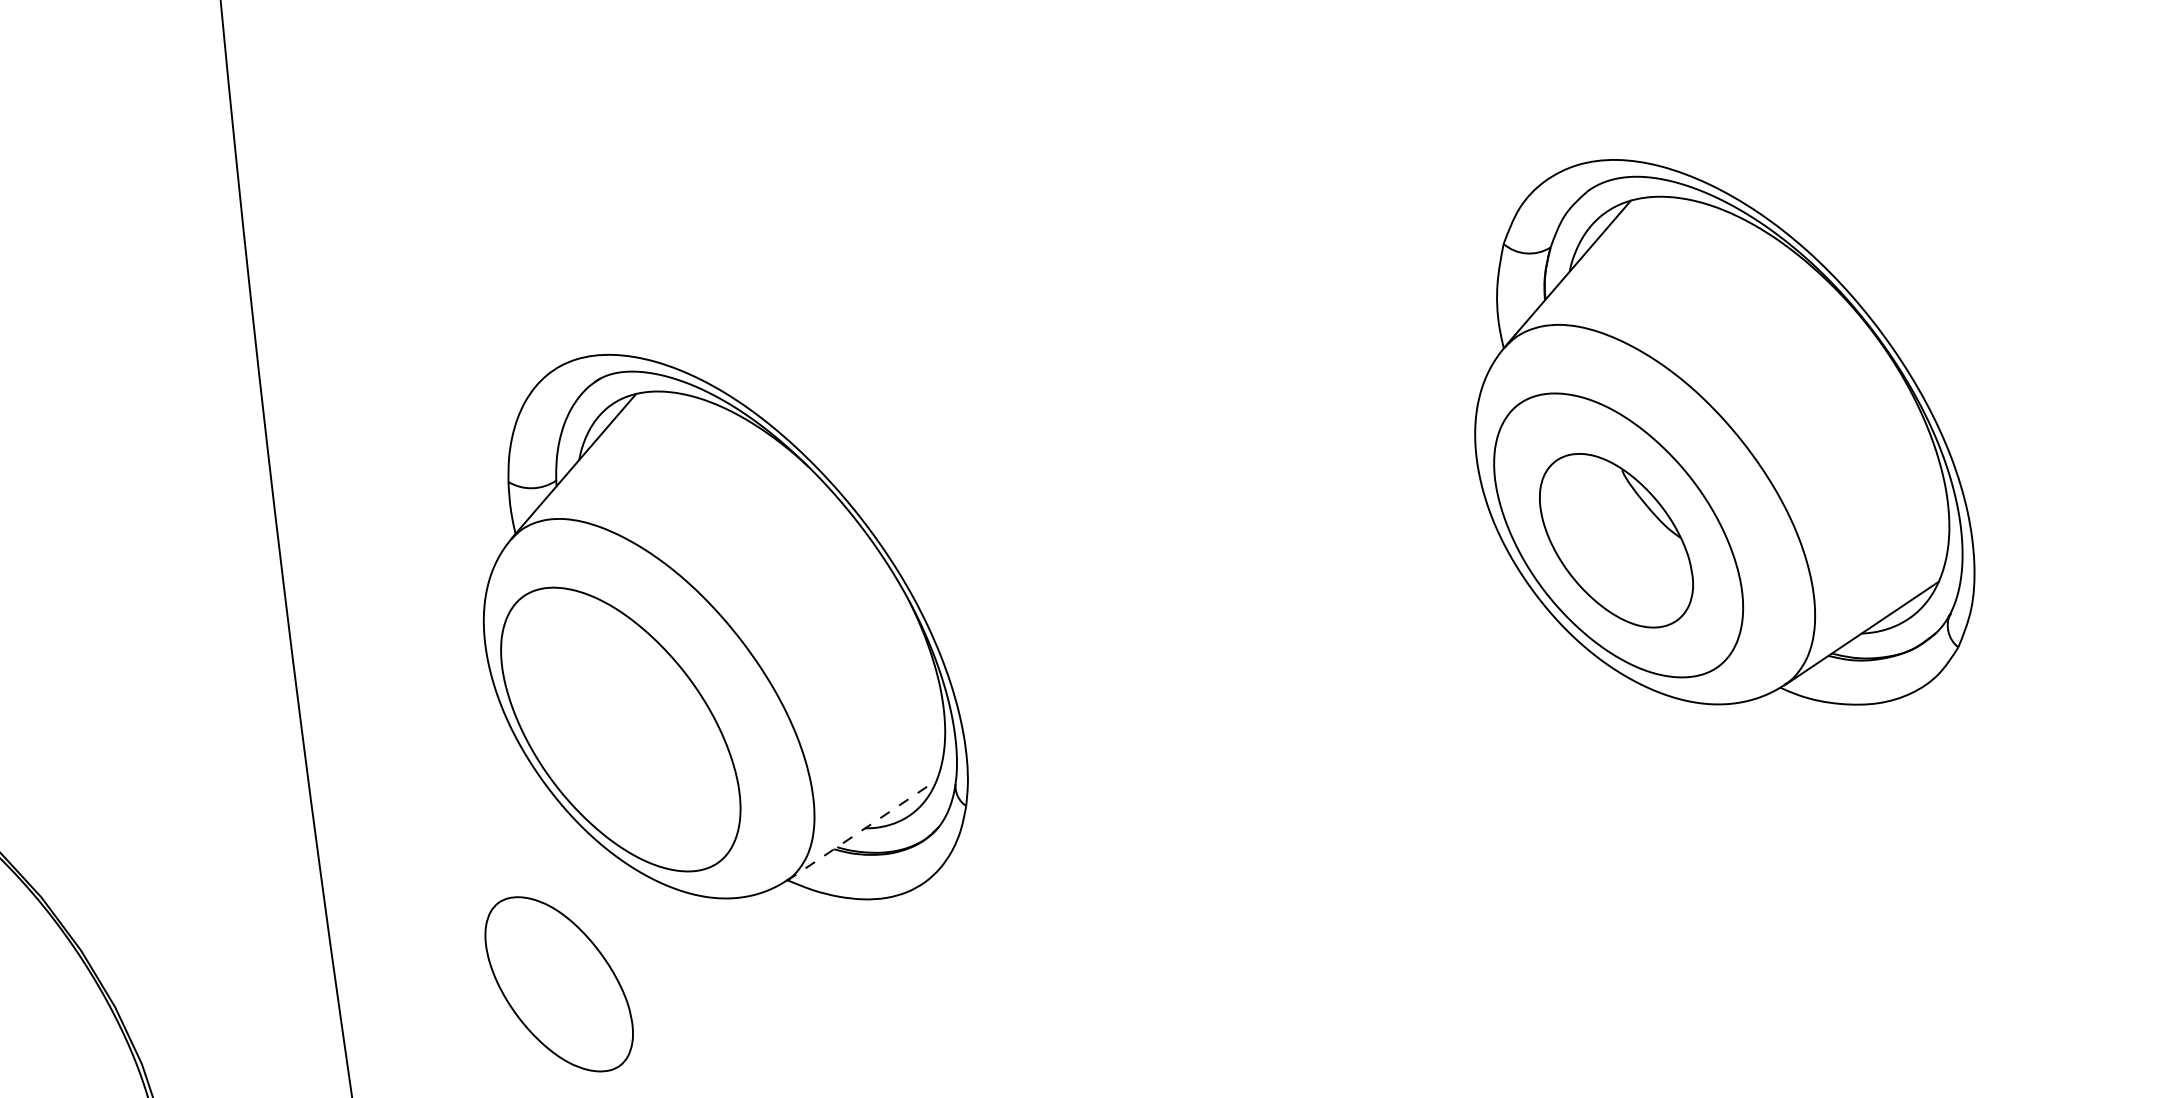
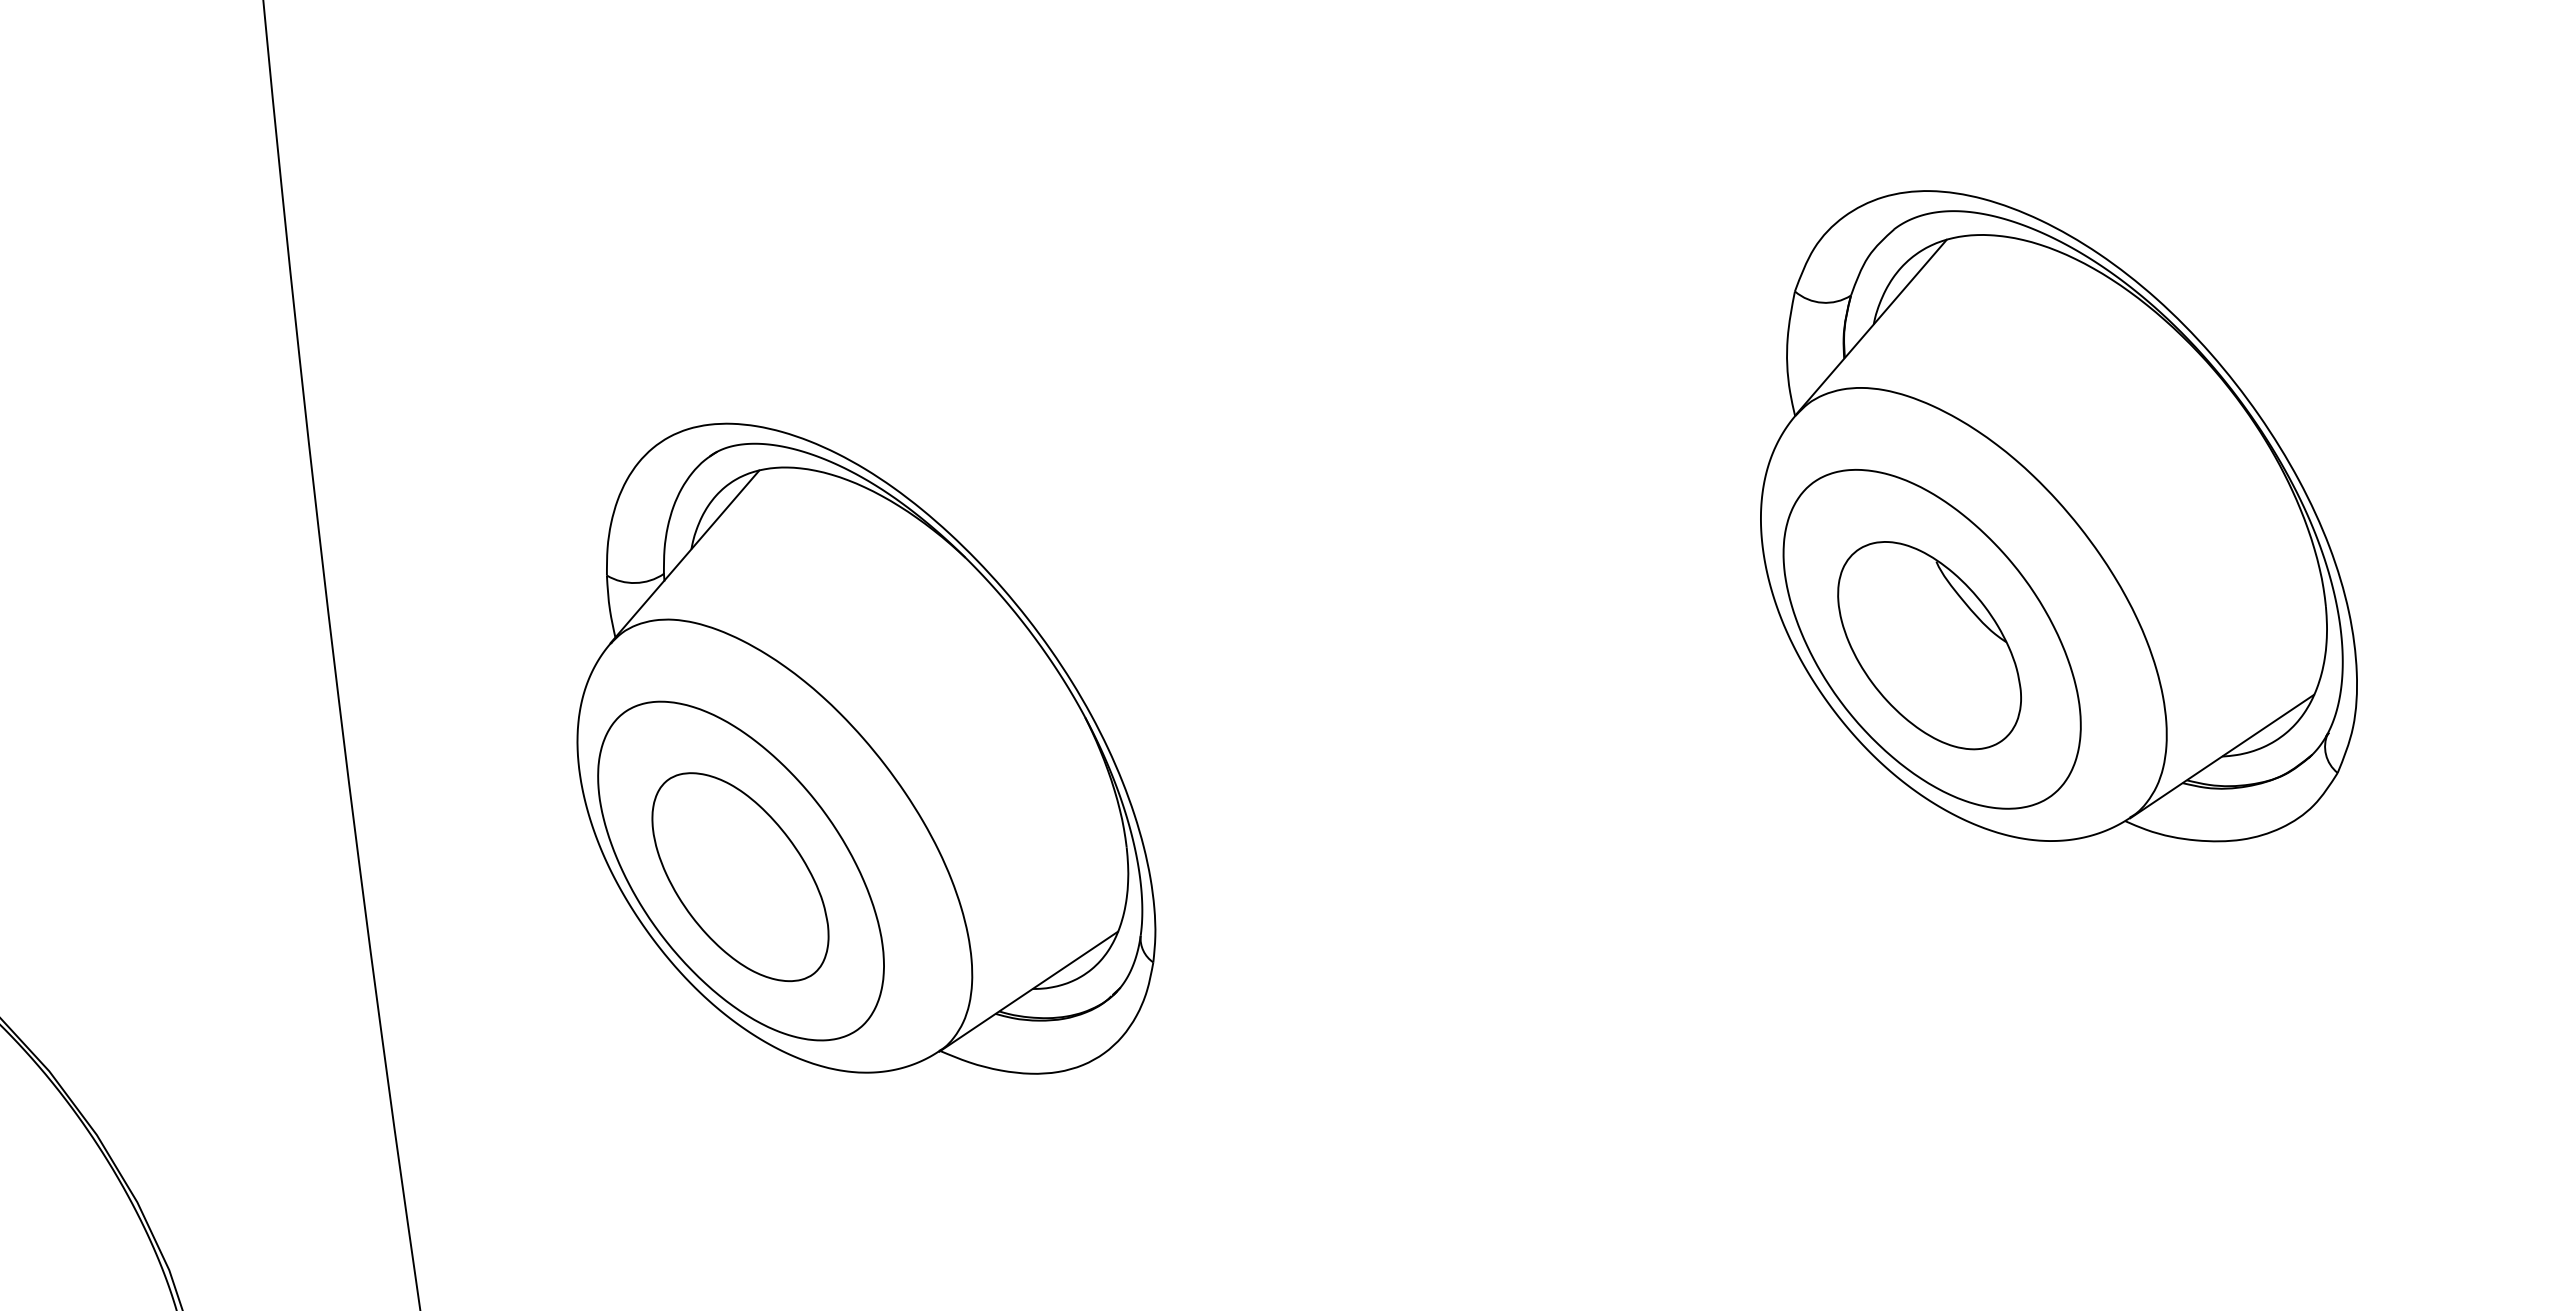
line: (861, 830) -> (1028, 991), dashed -> solid
part: (559, 984) -> (740, 877), moved

